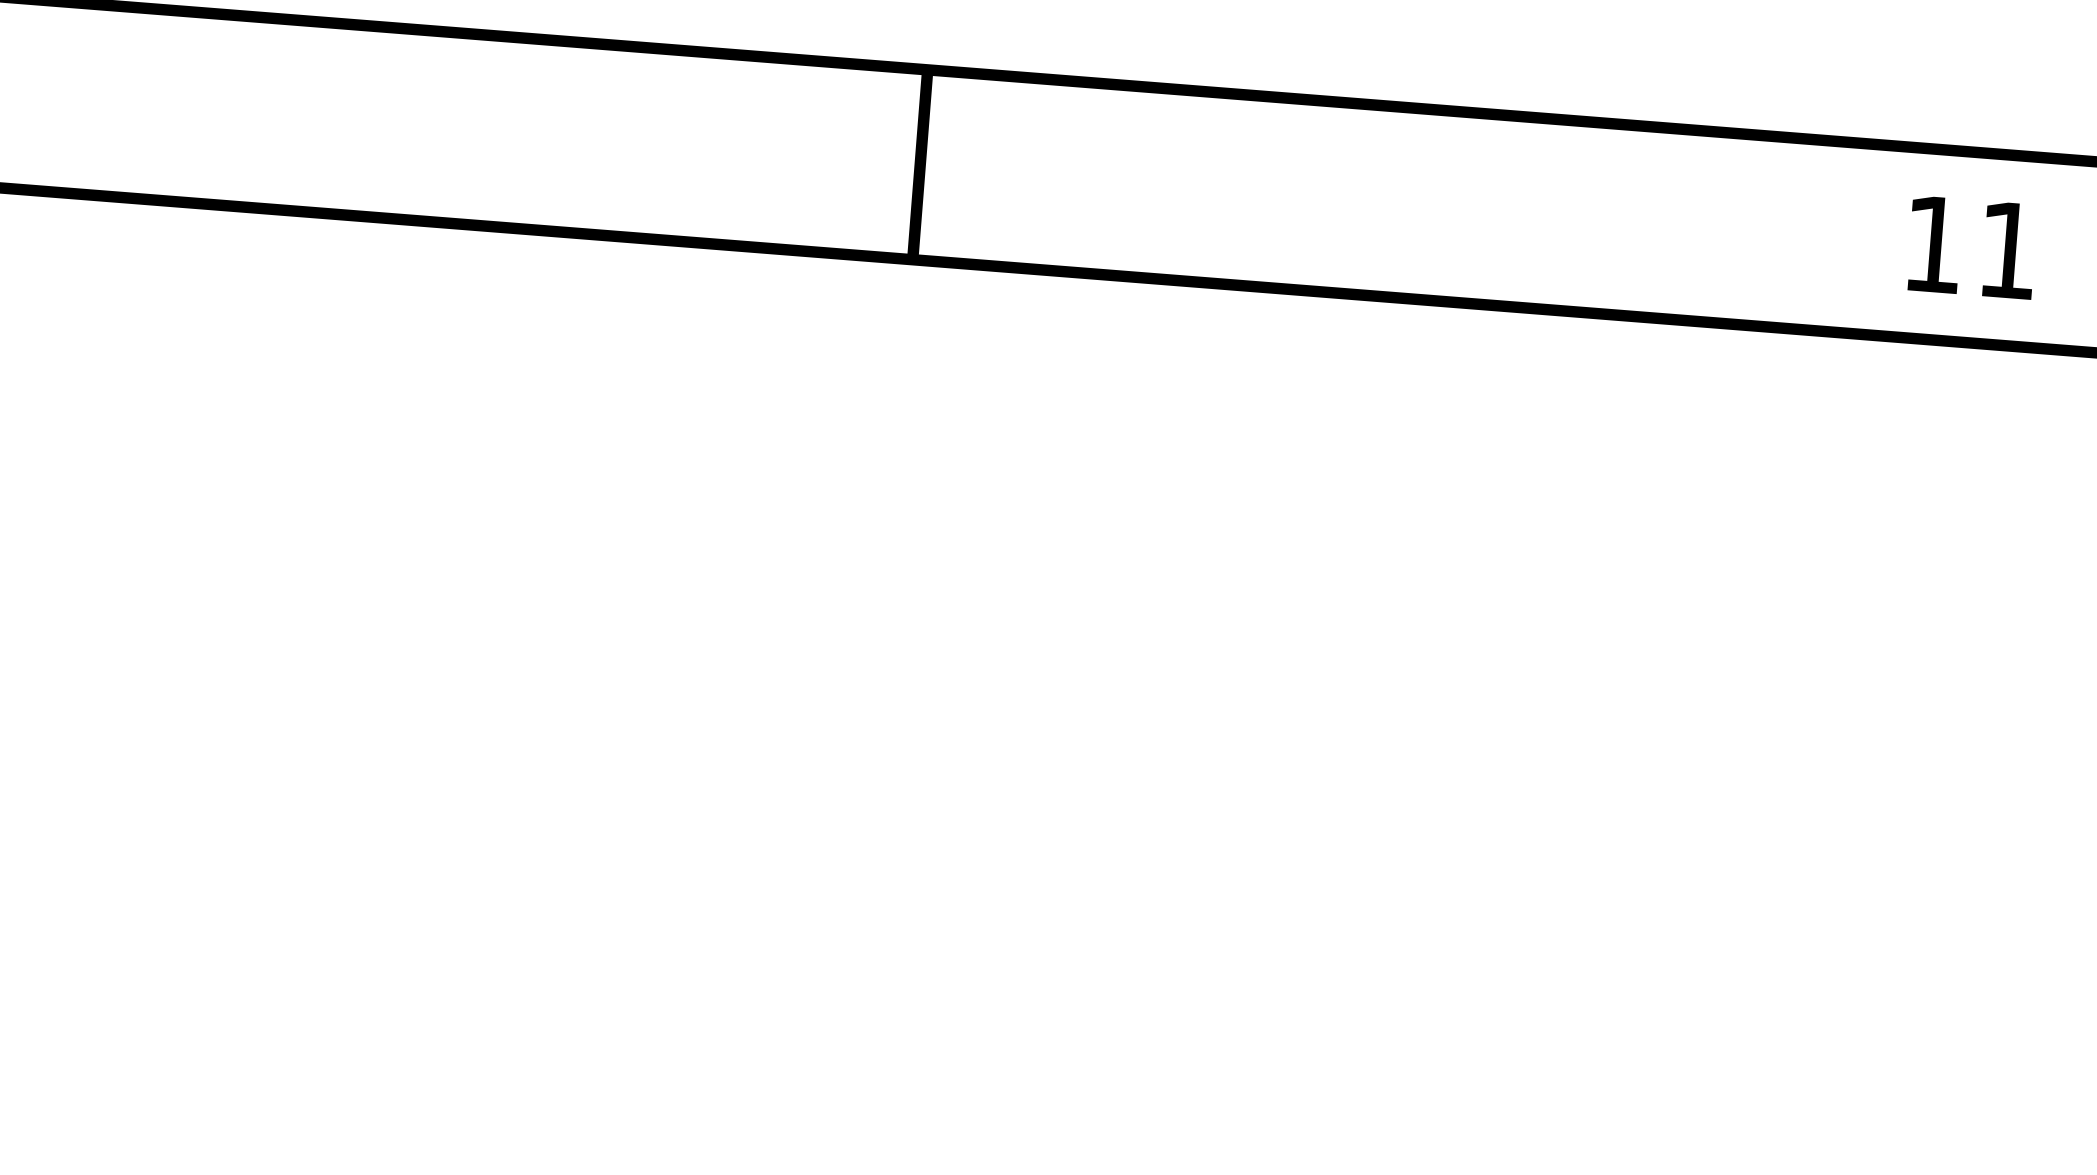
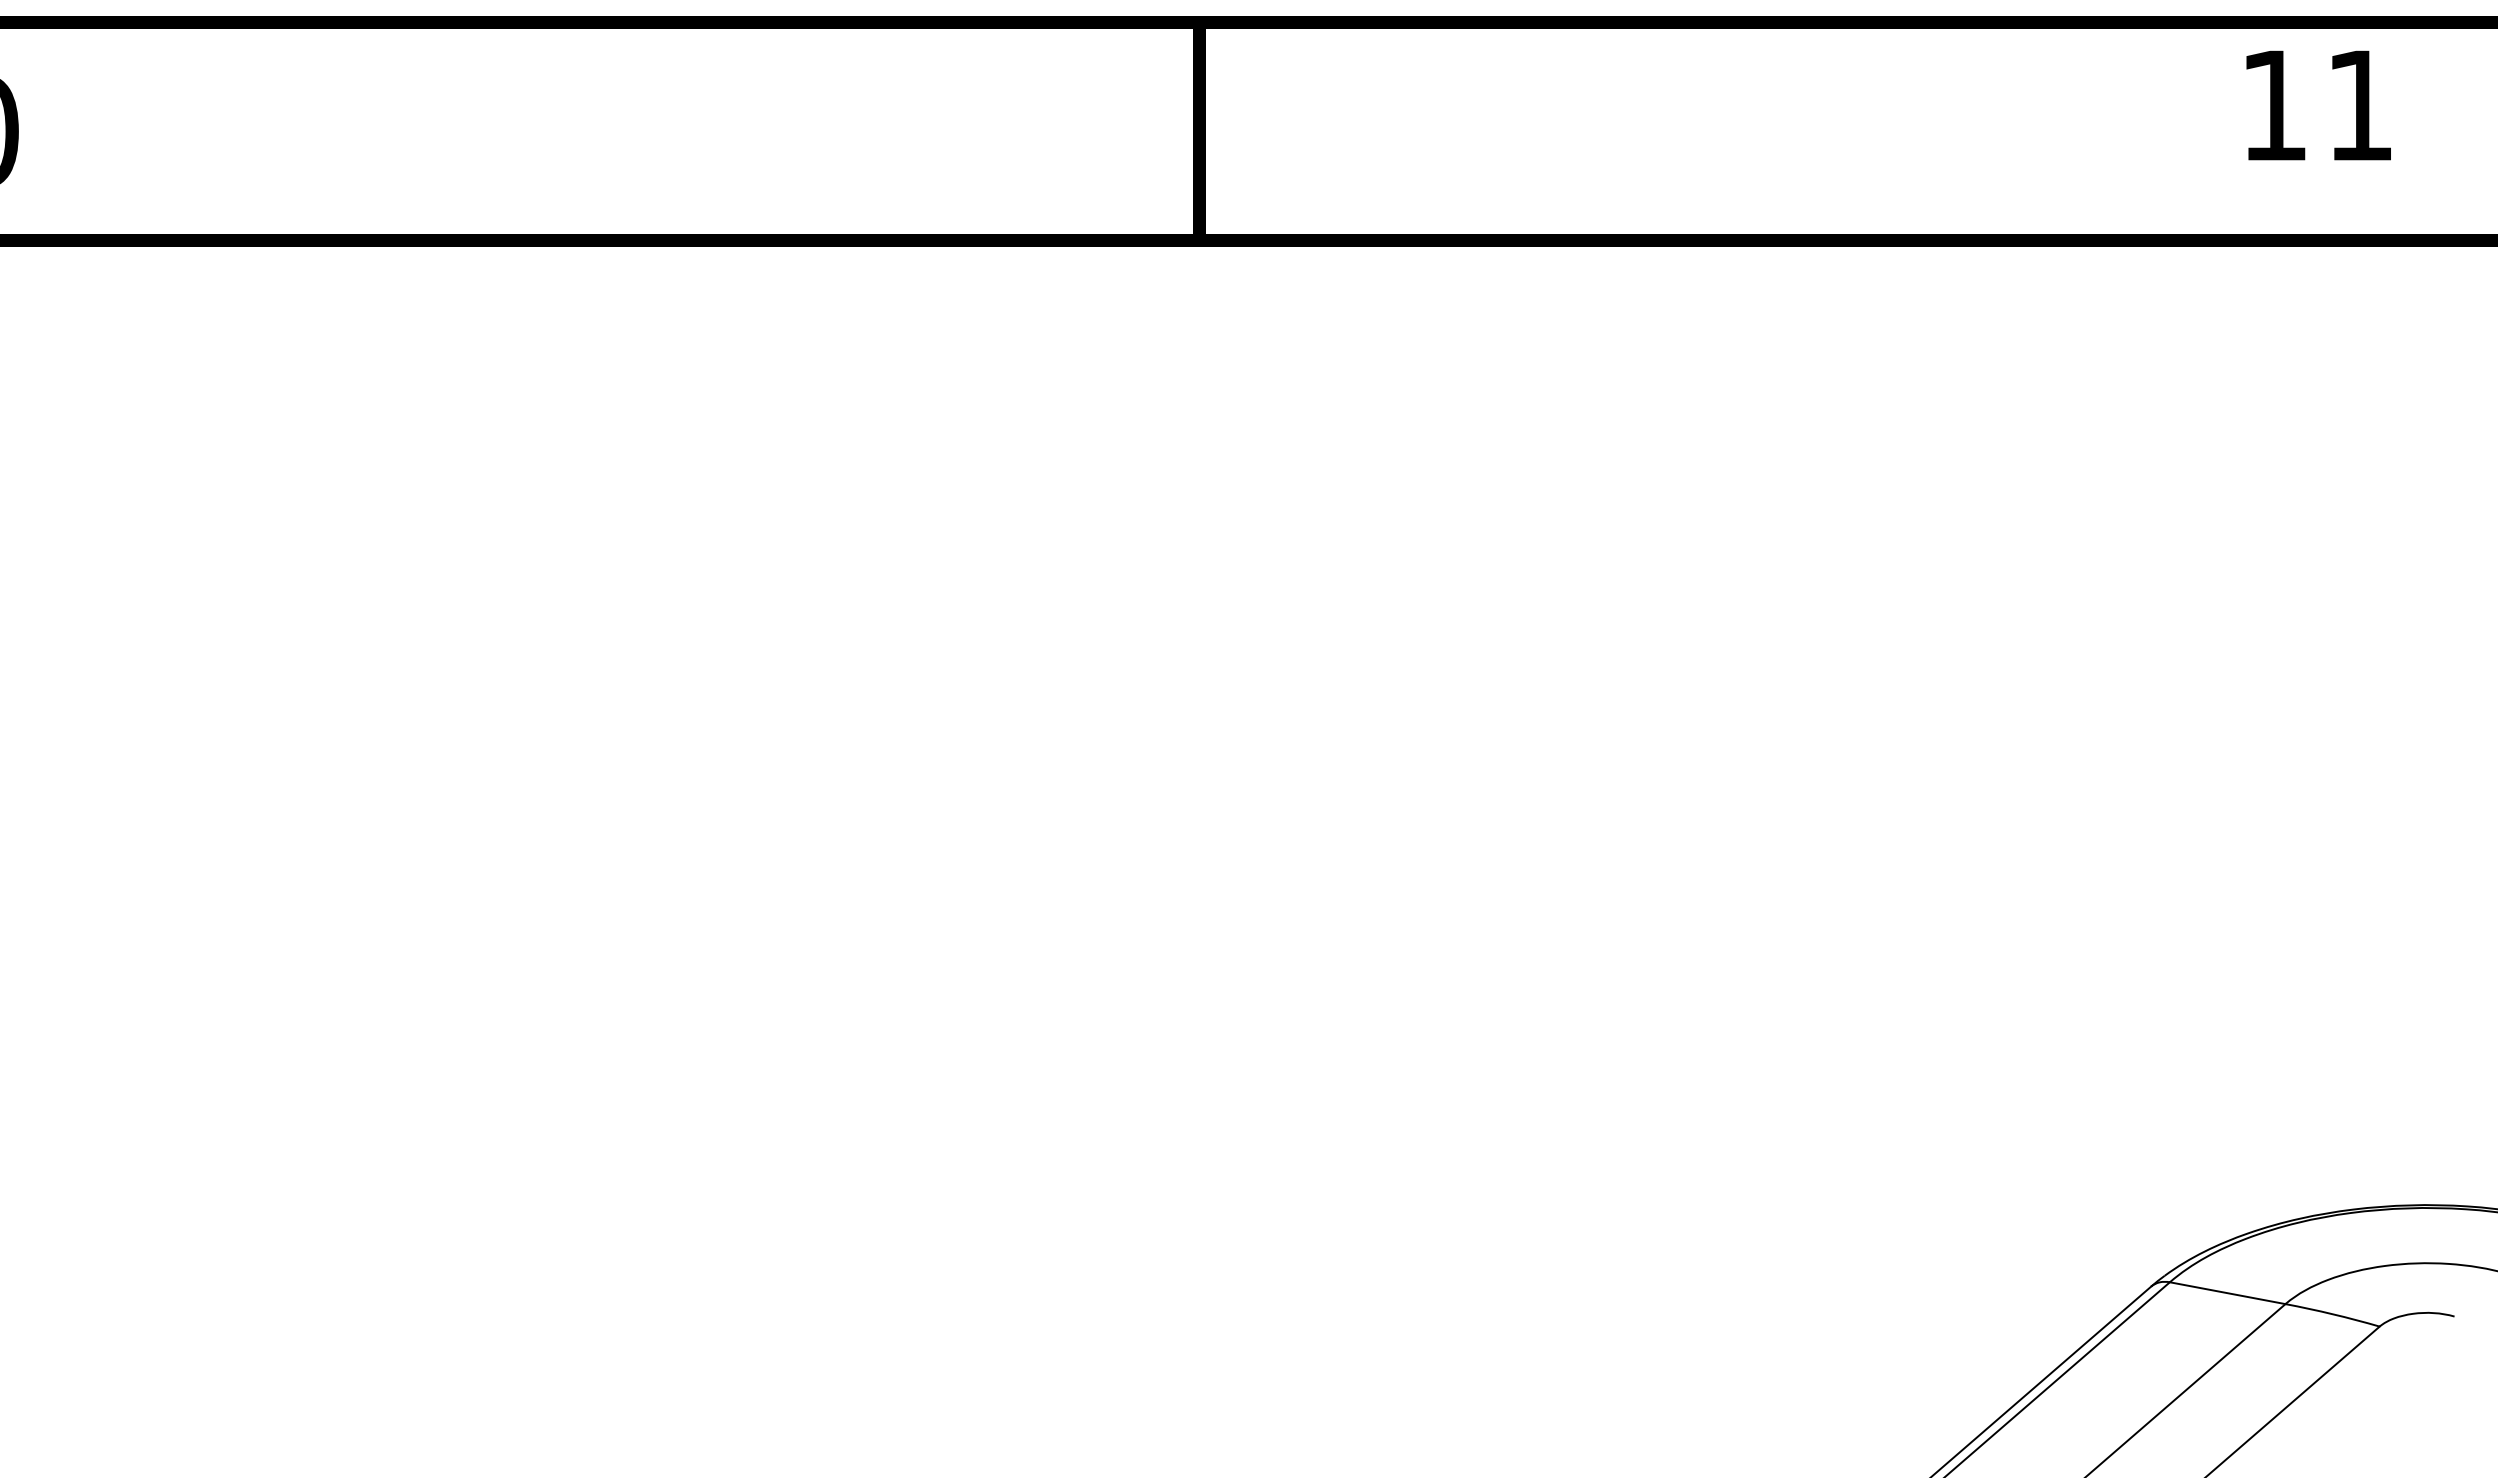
text: (1972, 247) -> (2318, 105), moved

